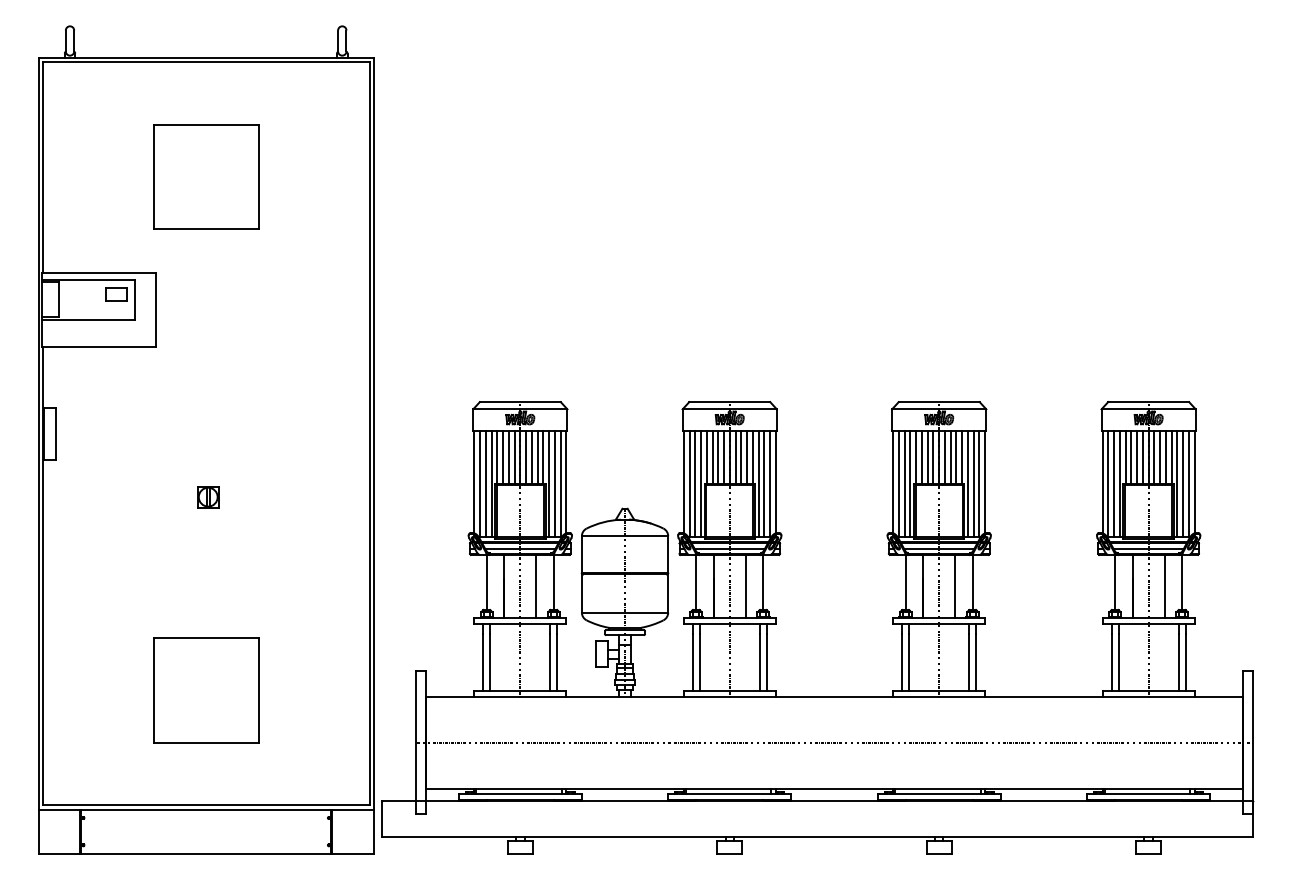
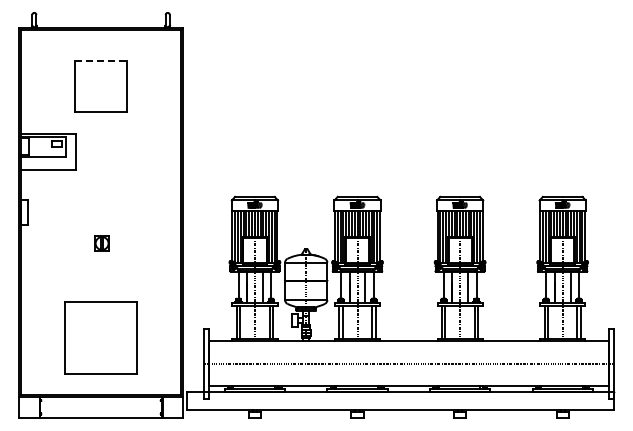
line: (207, 125) -> (101, 61), solid -> dashed
part: (207, 497) -> (101, 243), size x1.4
part: (205, 689) -> (100, 337), size x1.4

